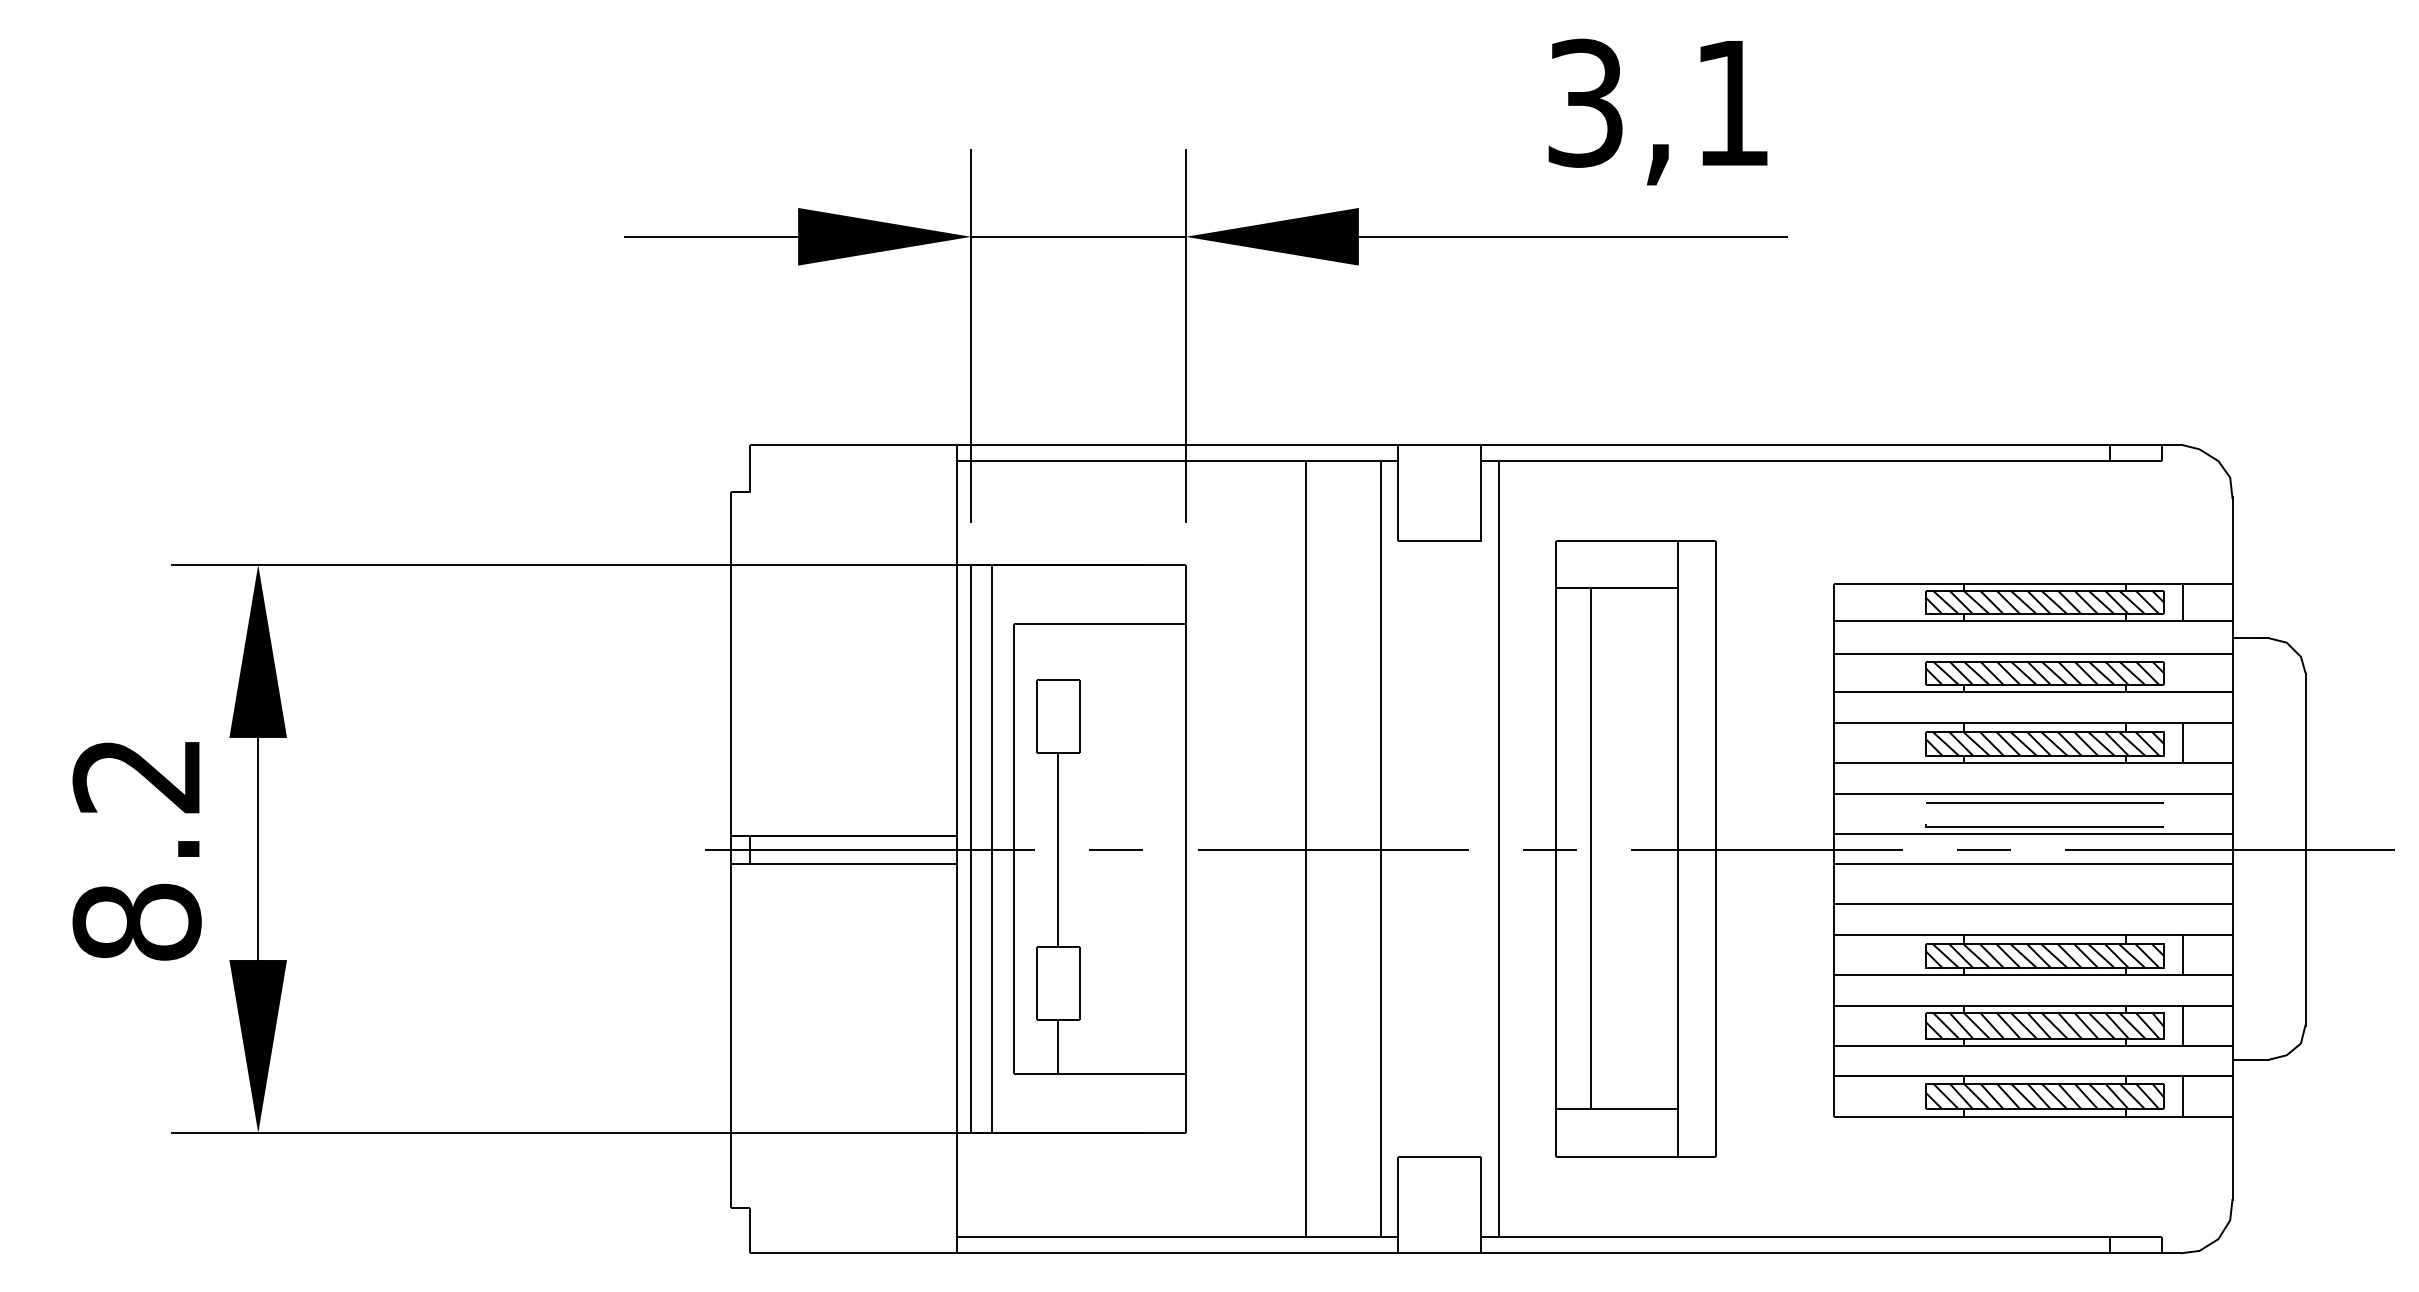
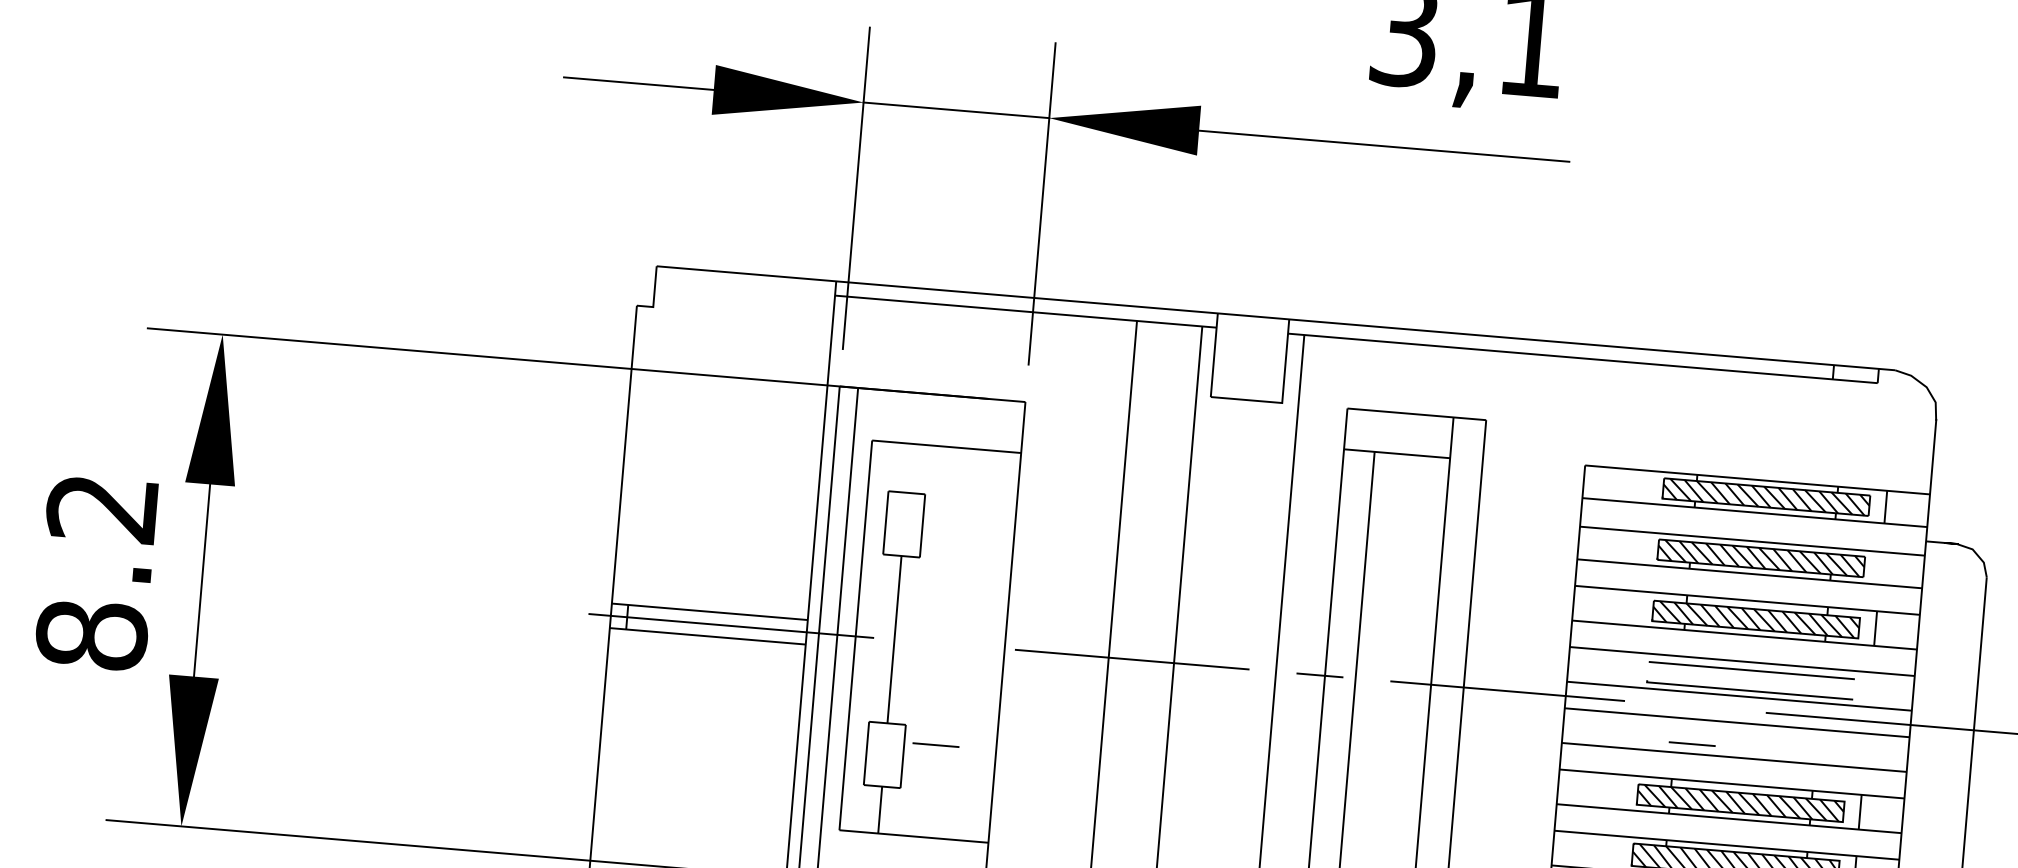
line: (1115, 849) -> (935, 744), moved
line: (1983, 849) -> (1692, 743), moved

